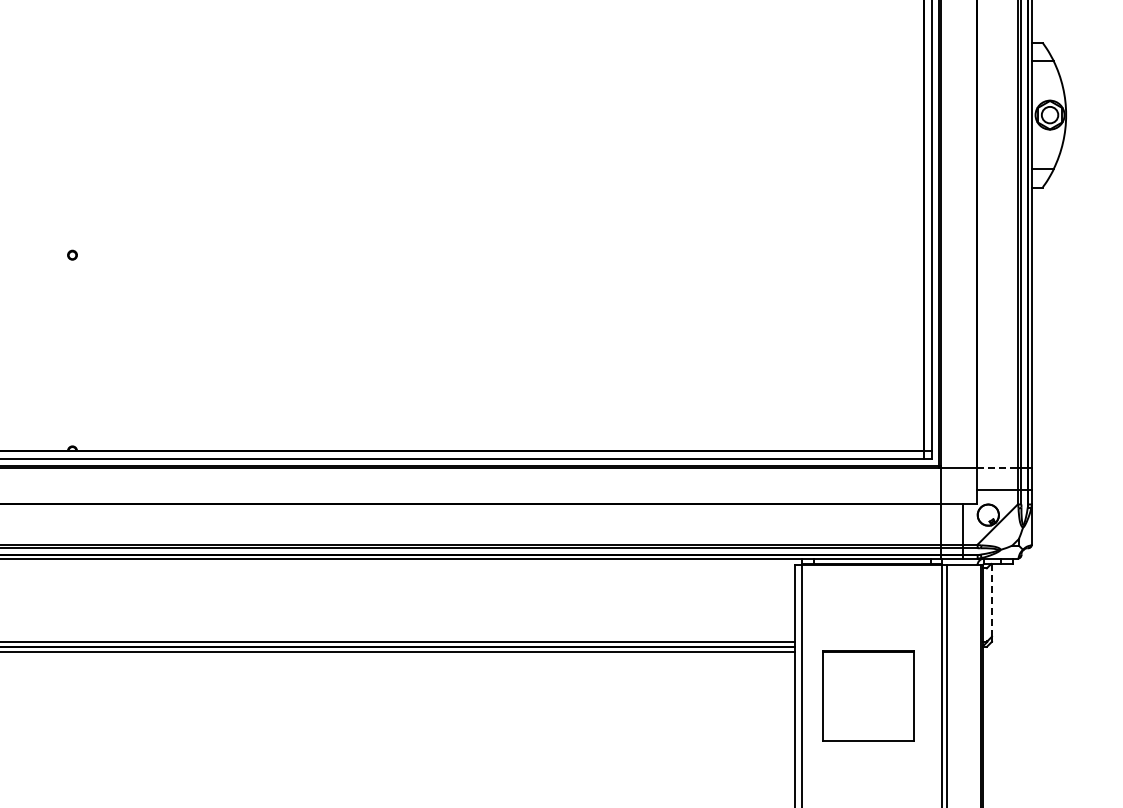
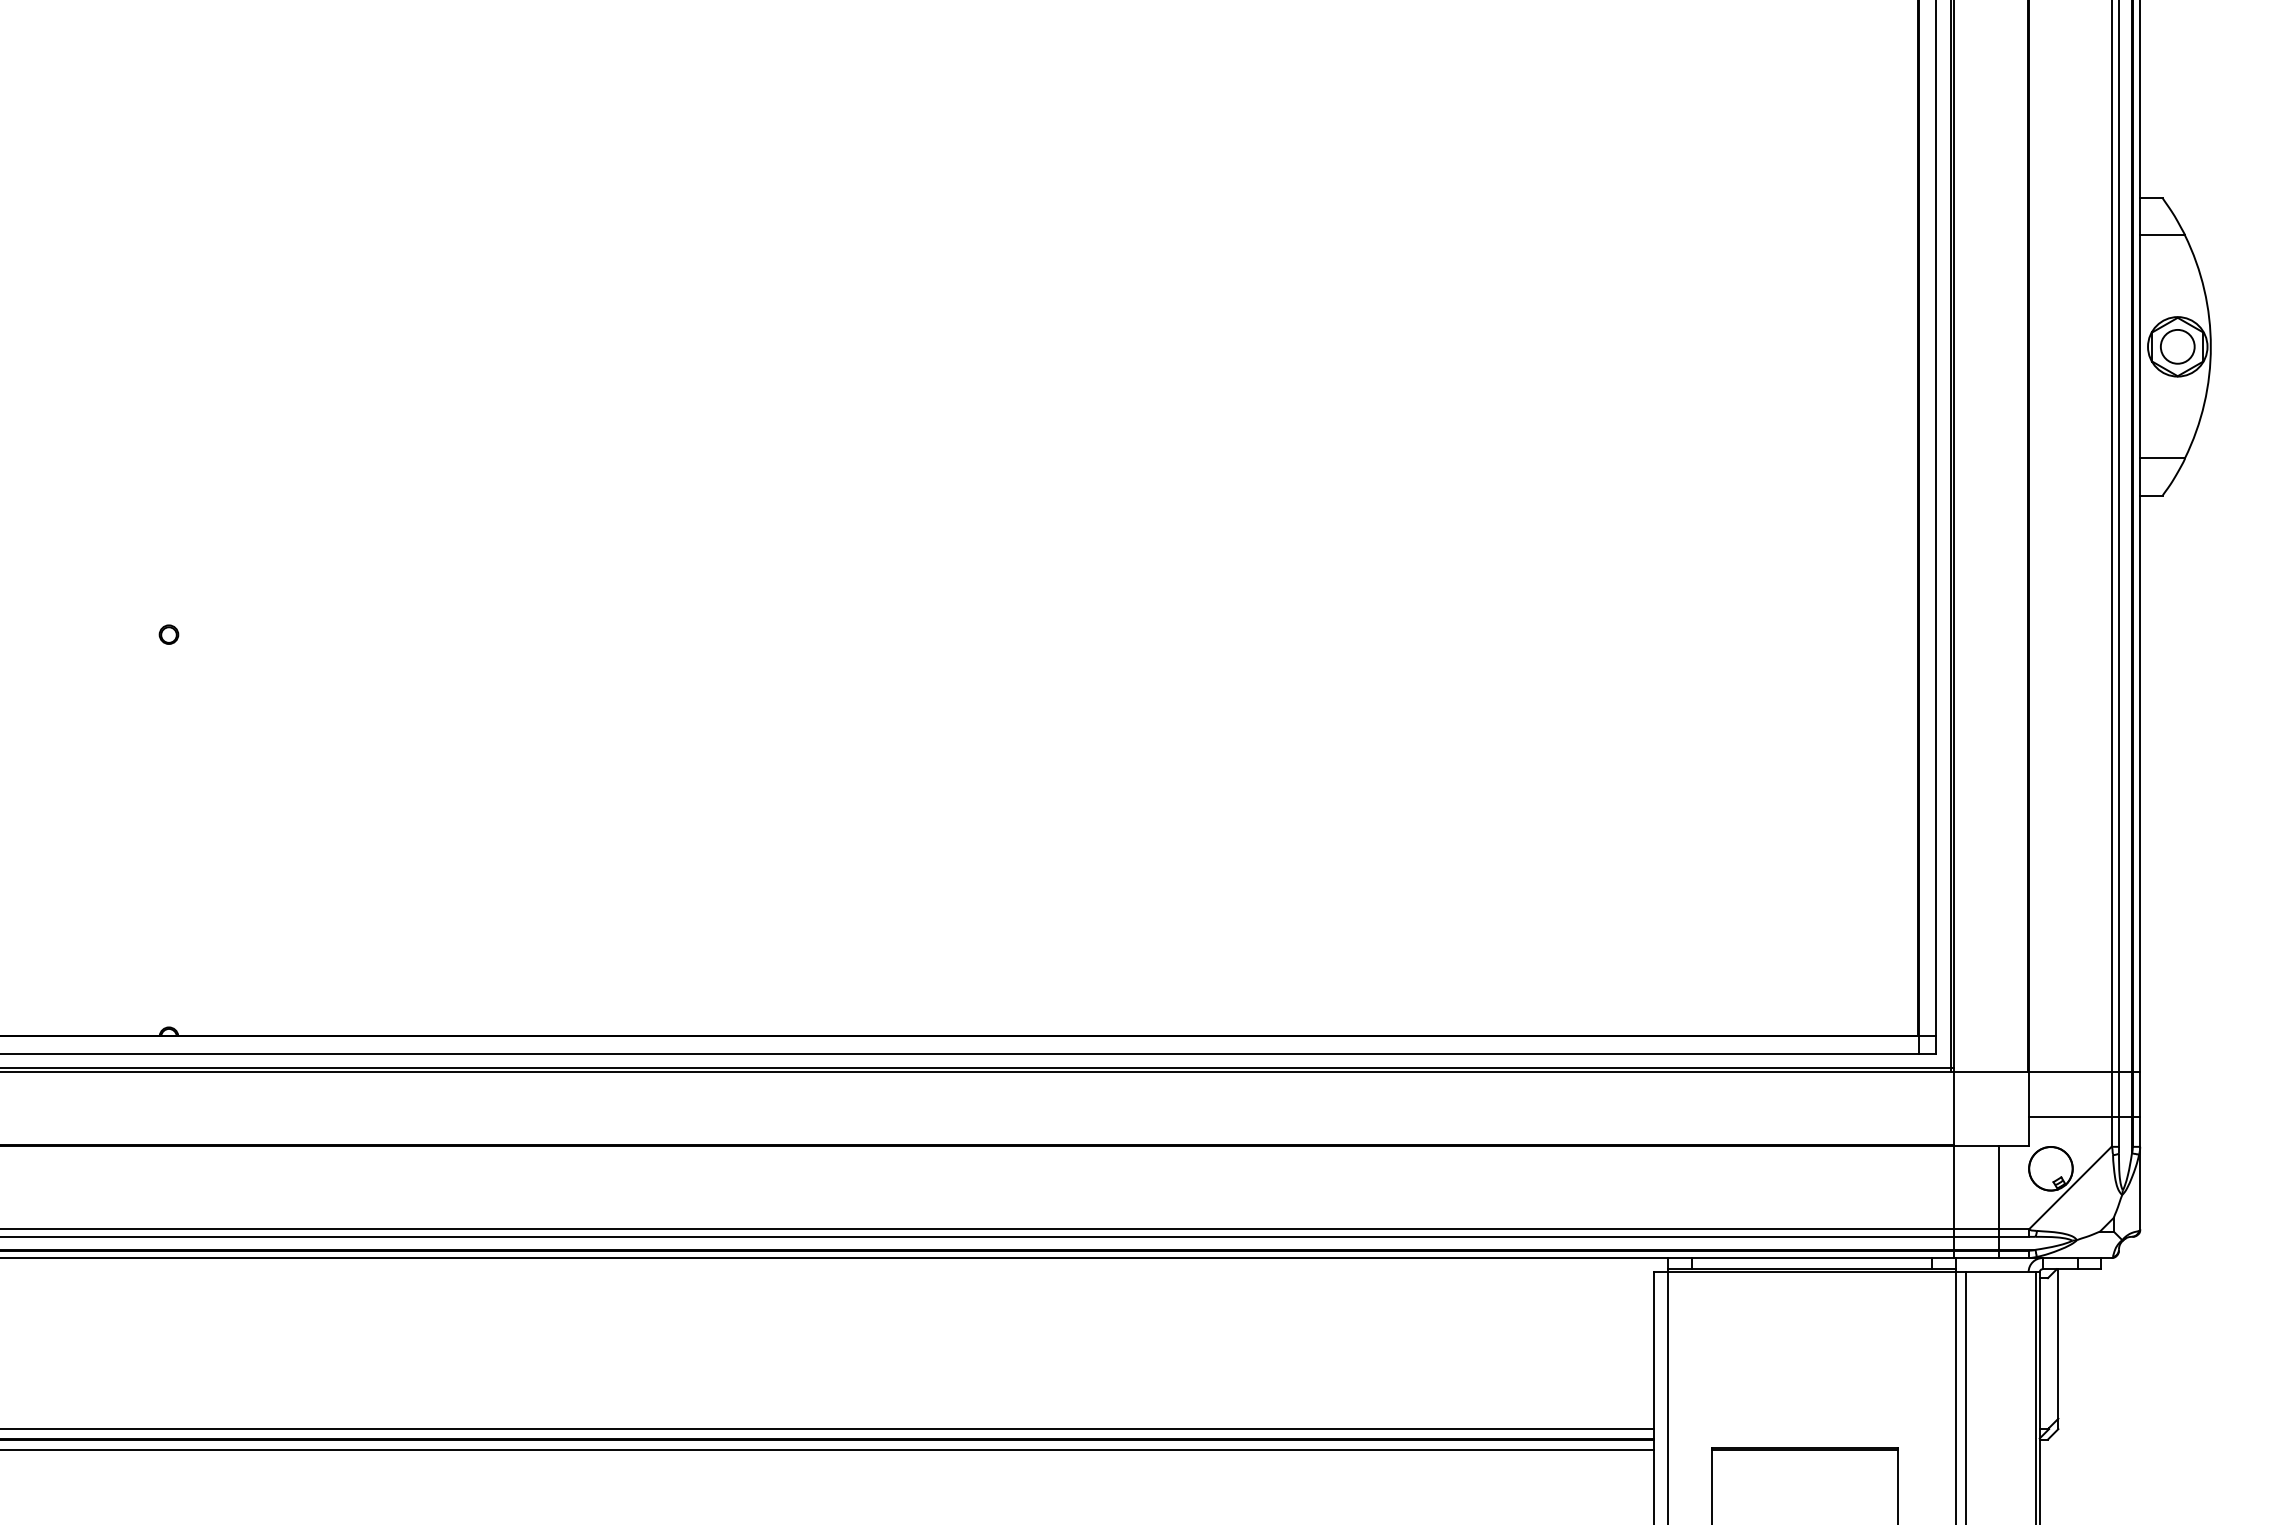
line: (998, 468) -> (2071, 1072), dashed -> solid
line: (991, 600) -> (2057, 1344), dashed -> solid

